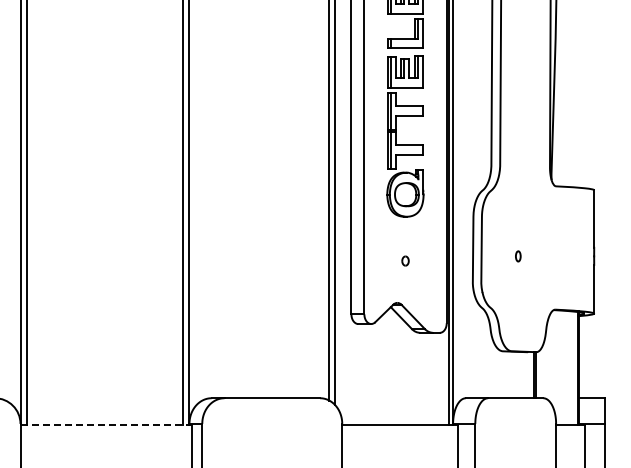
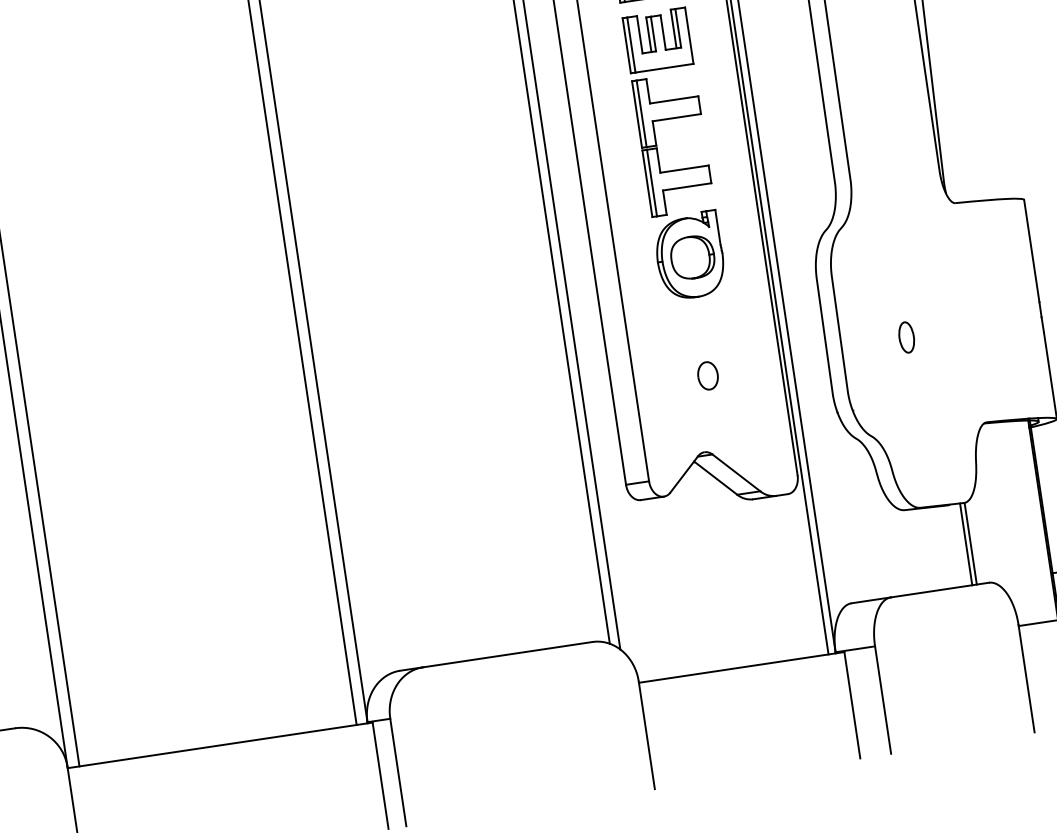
part: (518, 256) -> (907, 337), size x1.67
part: (405, 260) -> (707, 374), size x1.67
line: (106, 424) -> (220, 745), dashed -> solid

